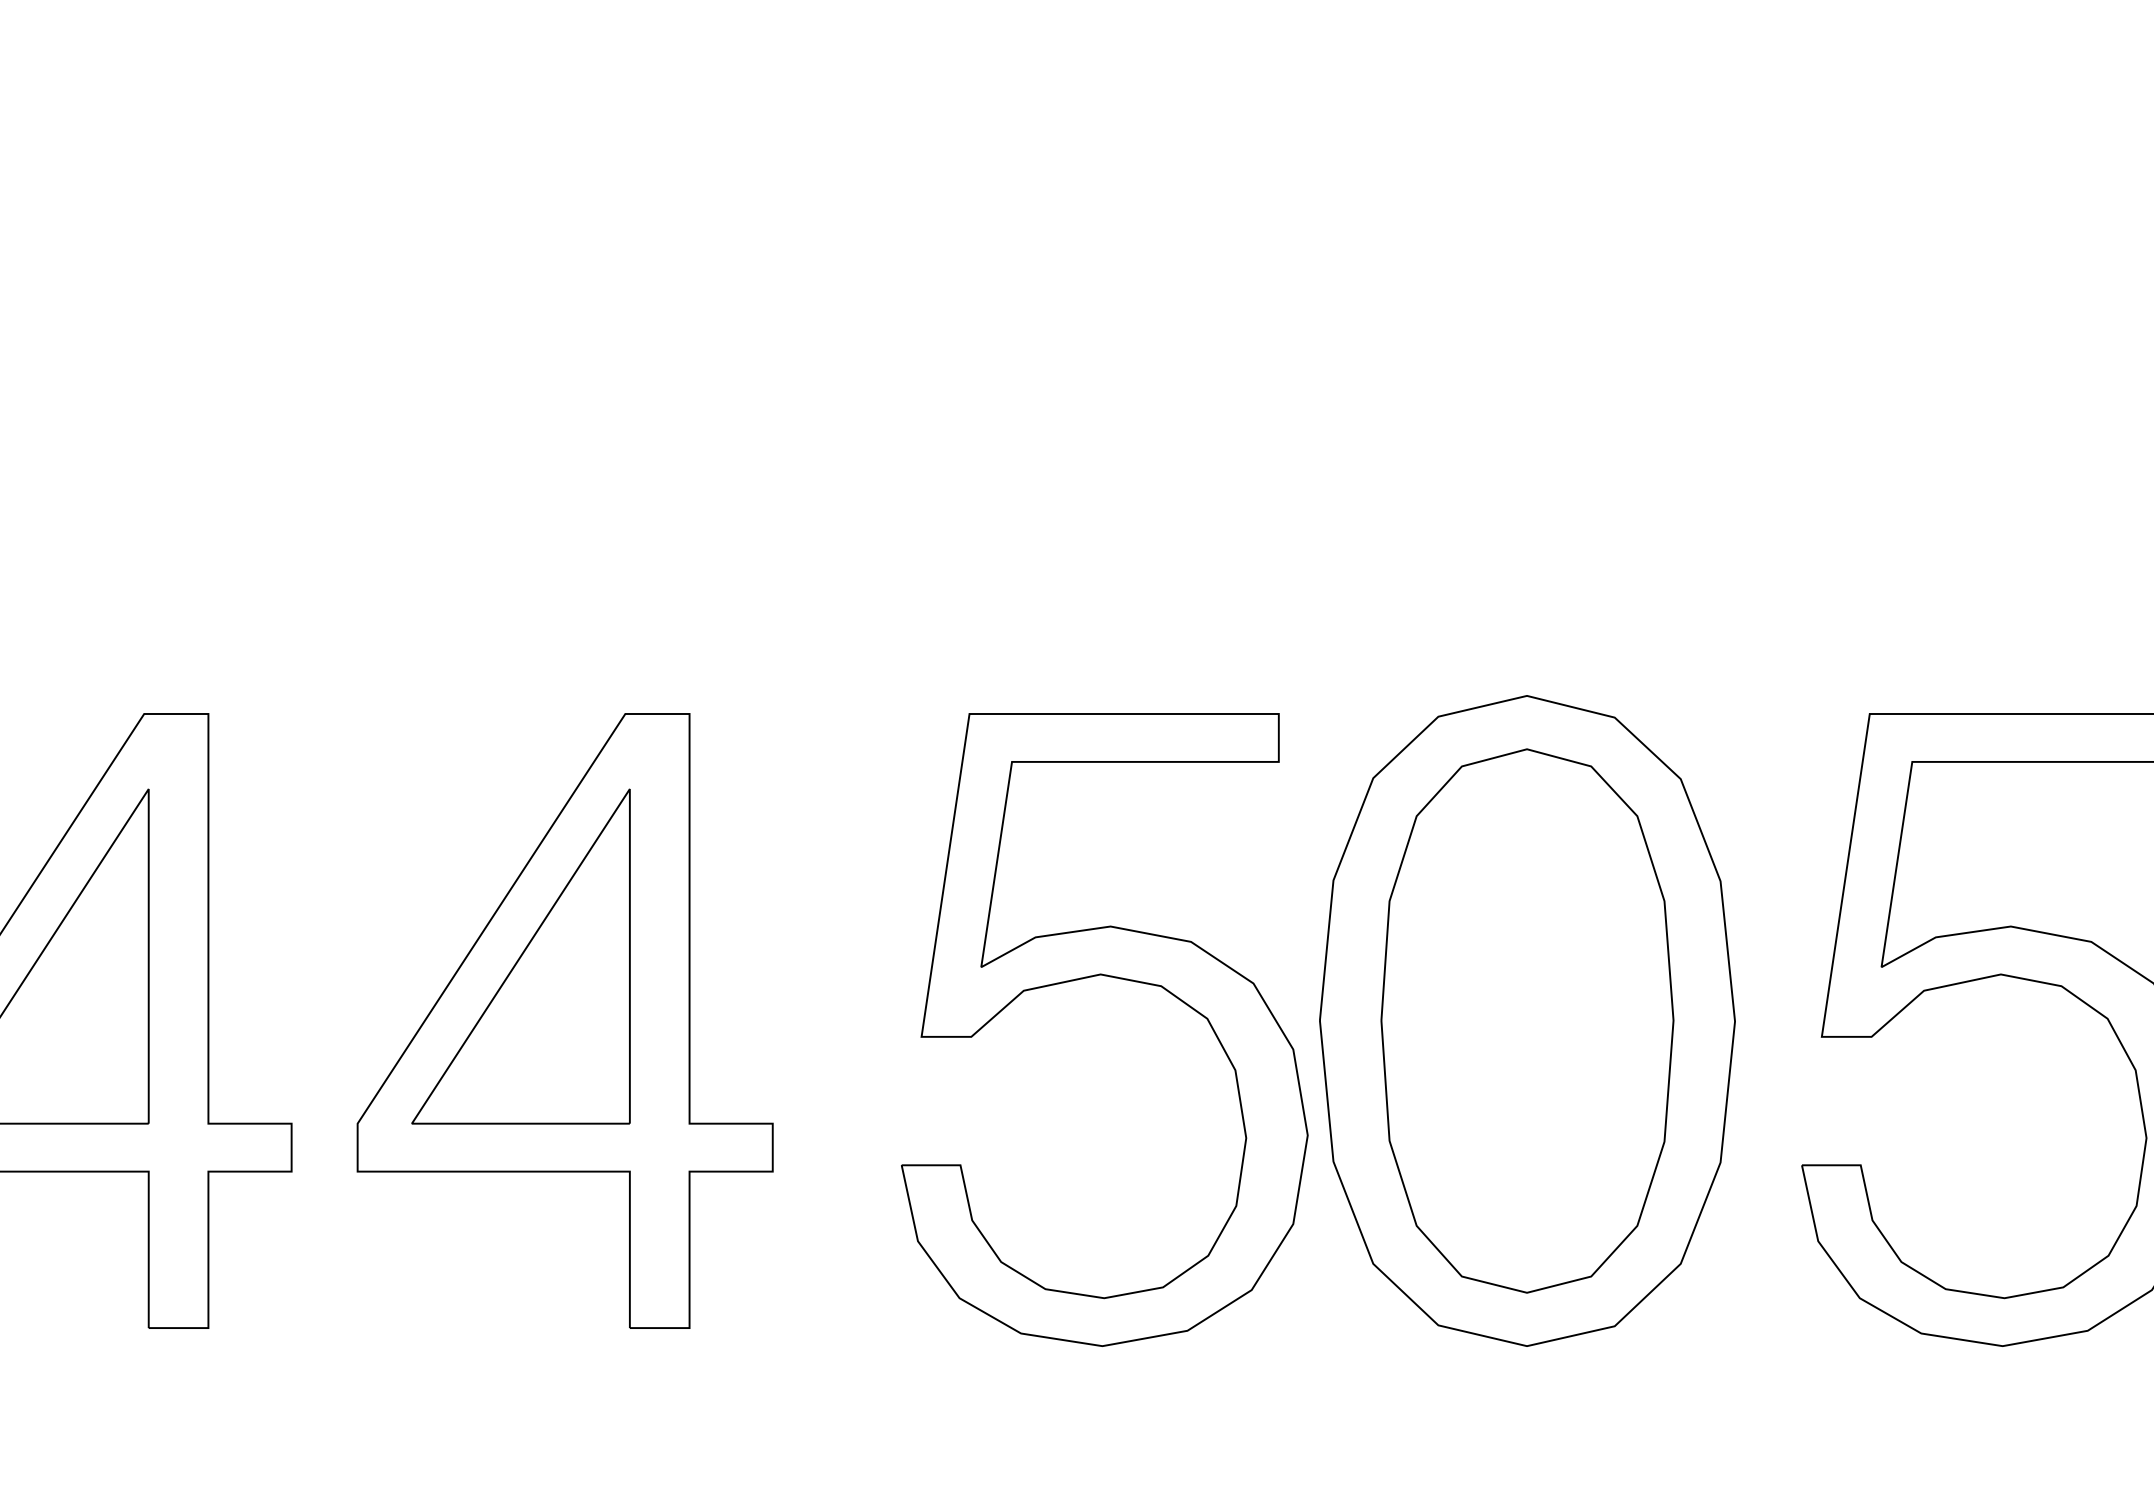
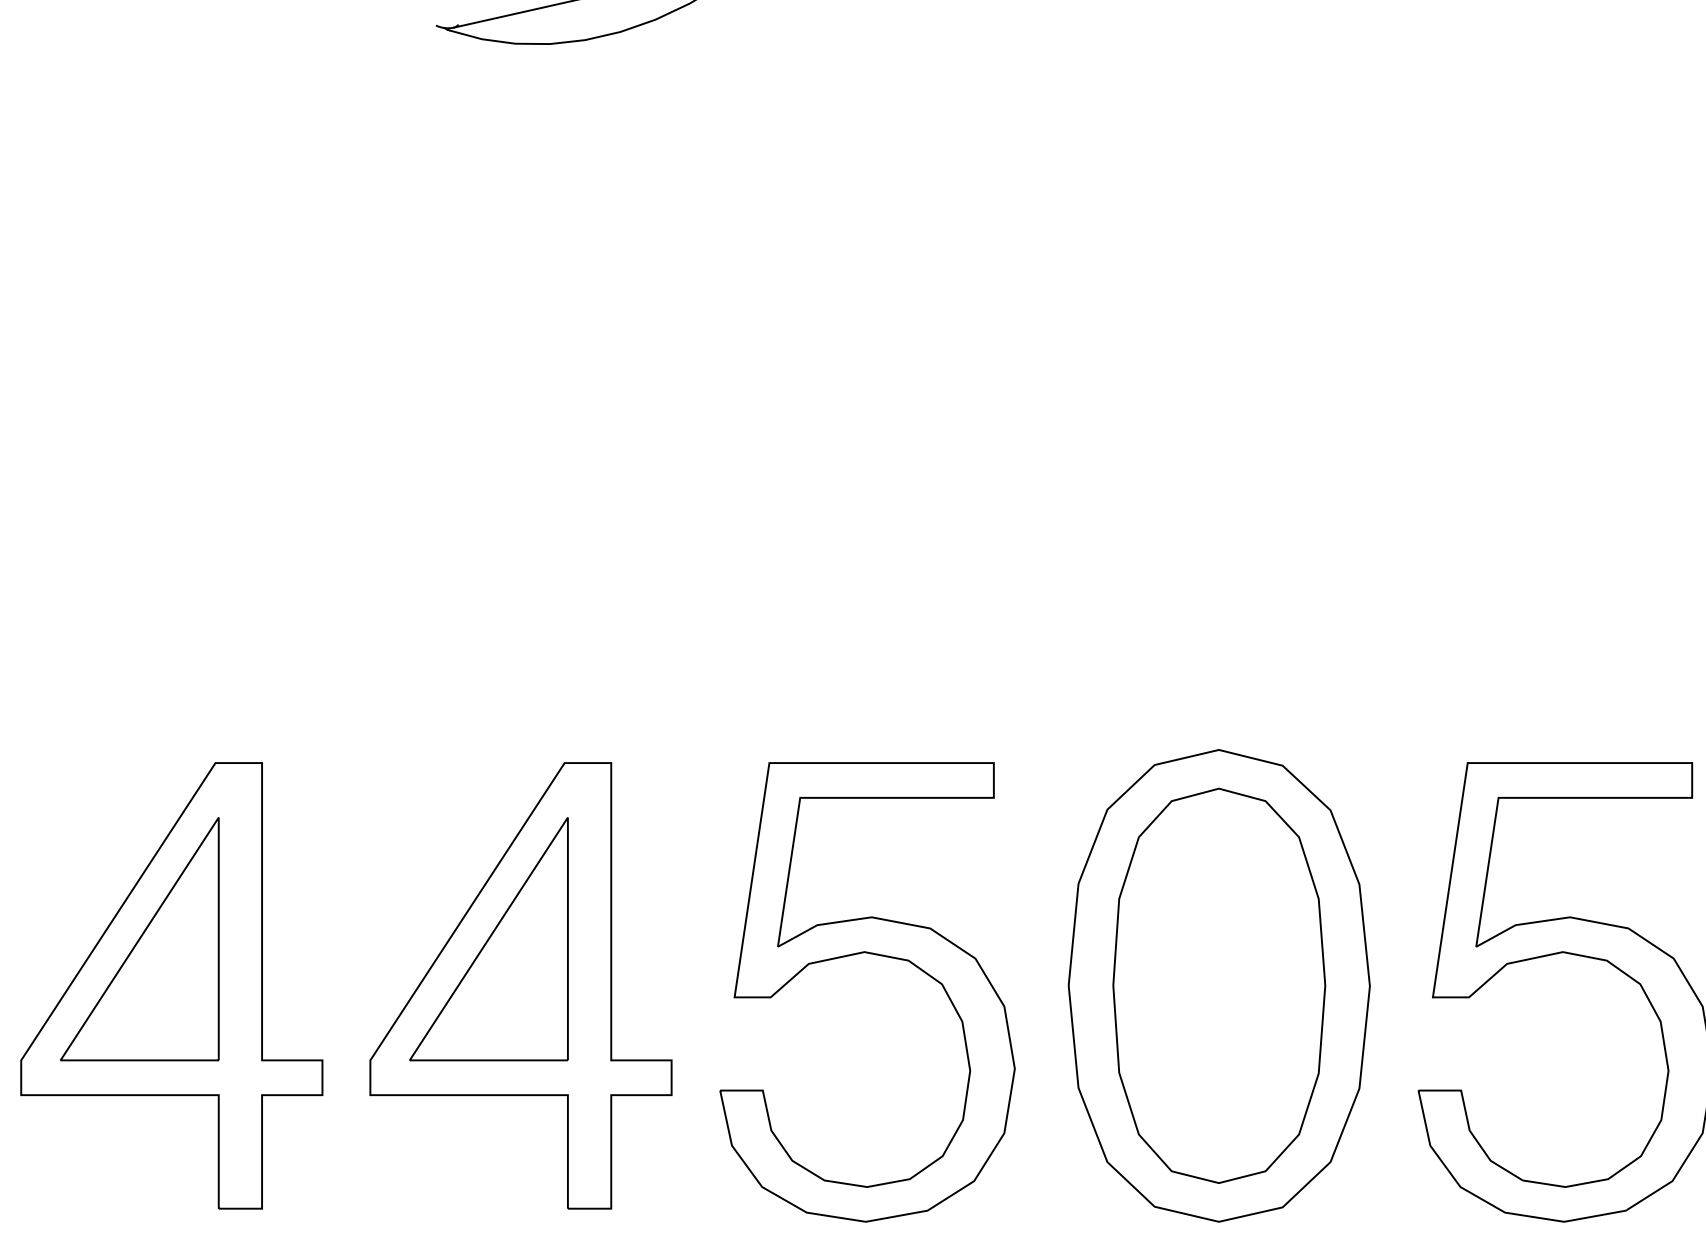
part: (1115, 979) -> (875, 955), moved

